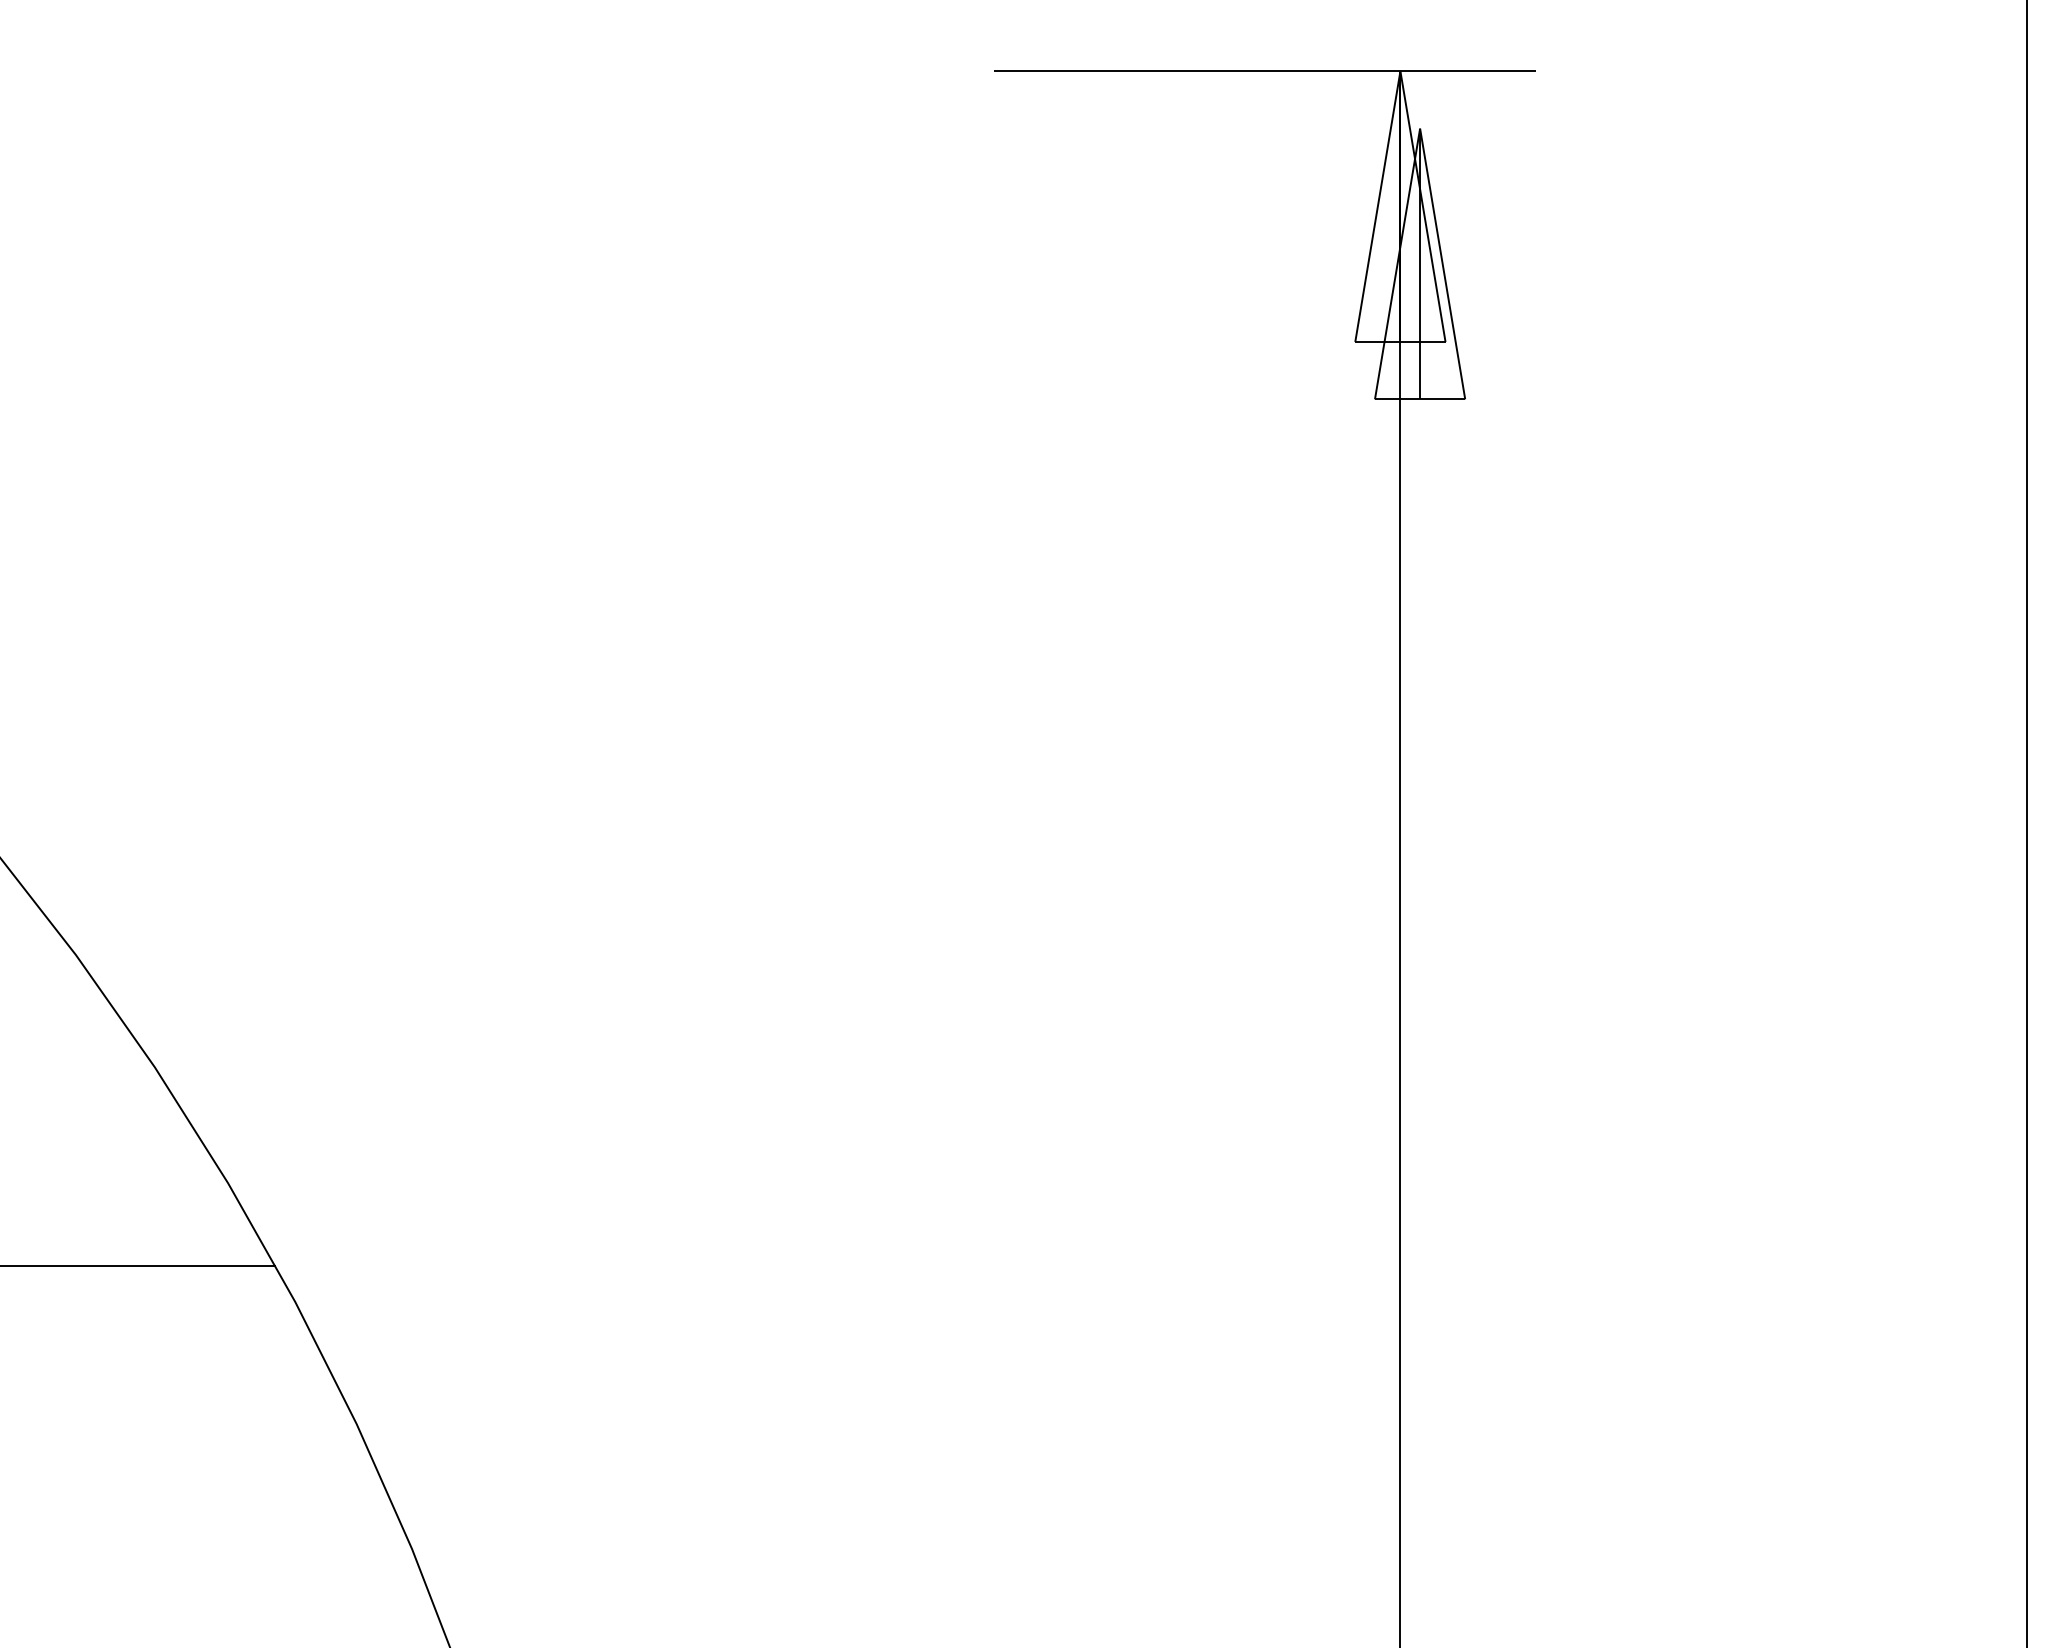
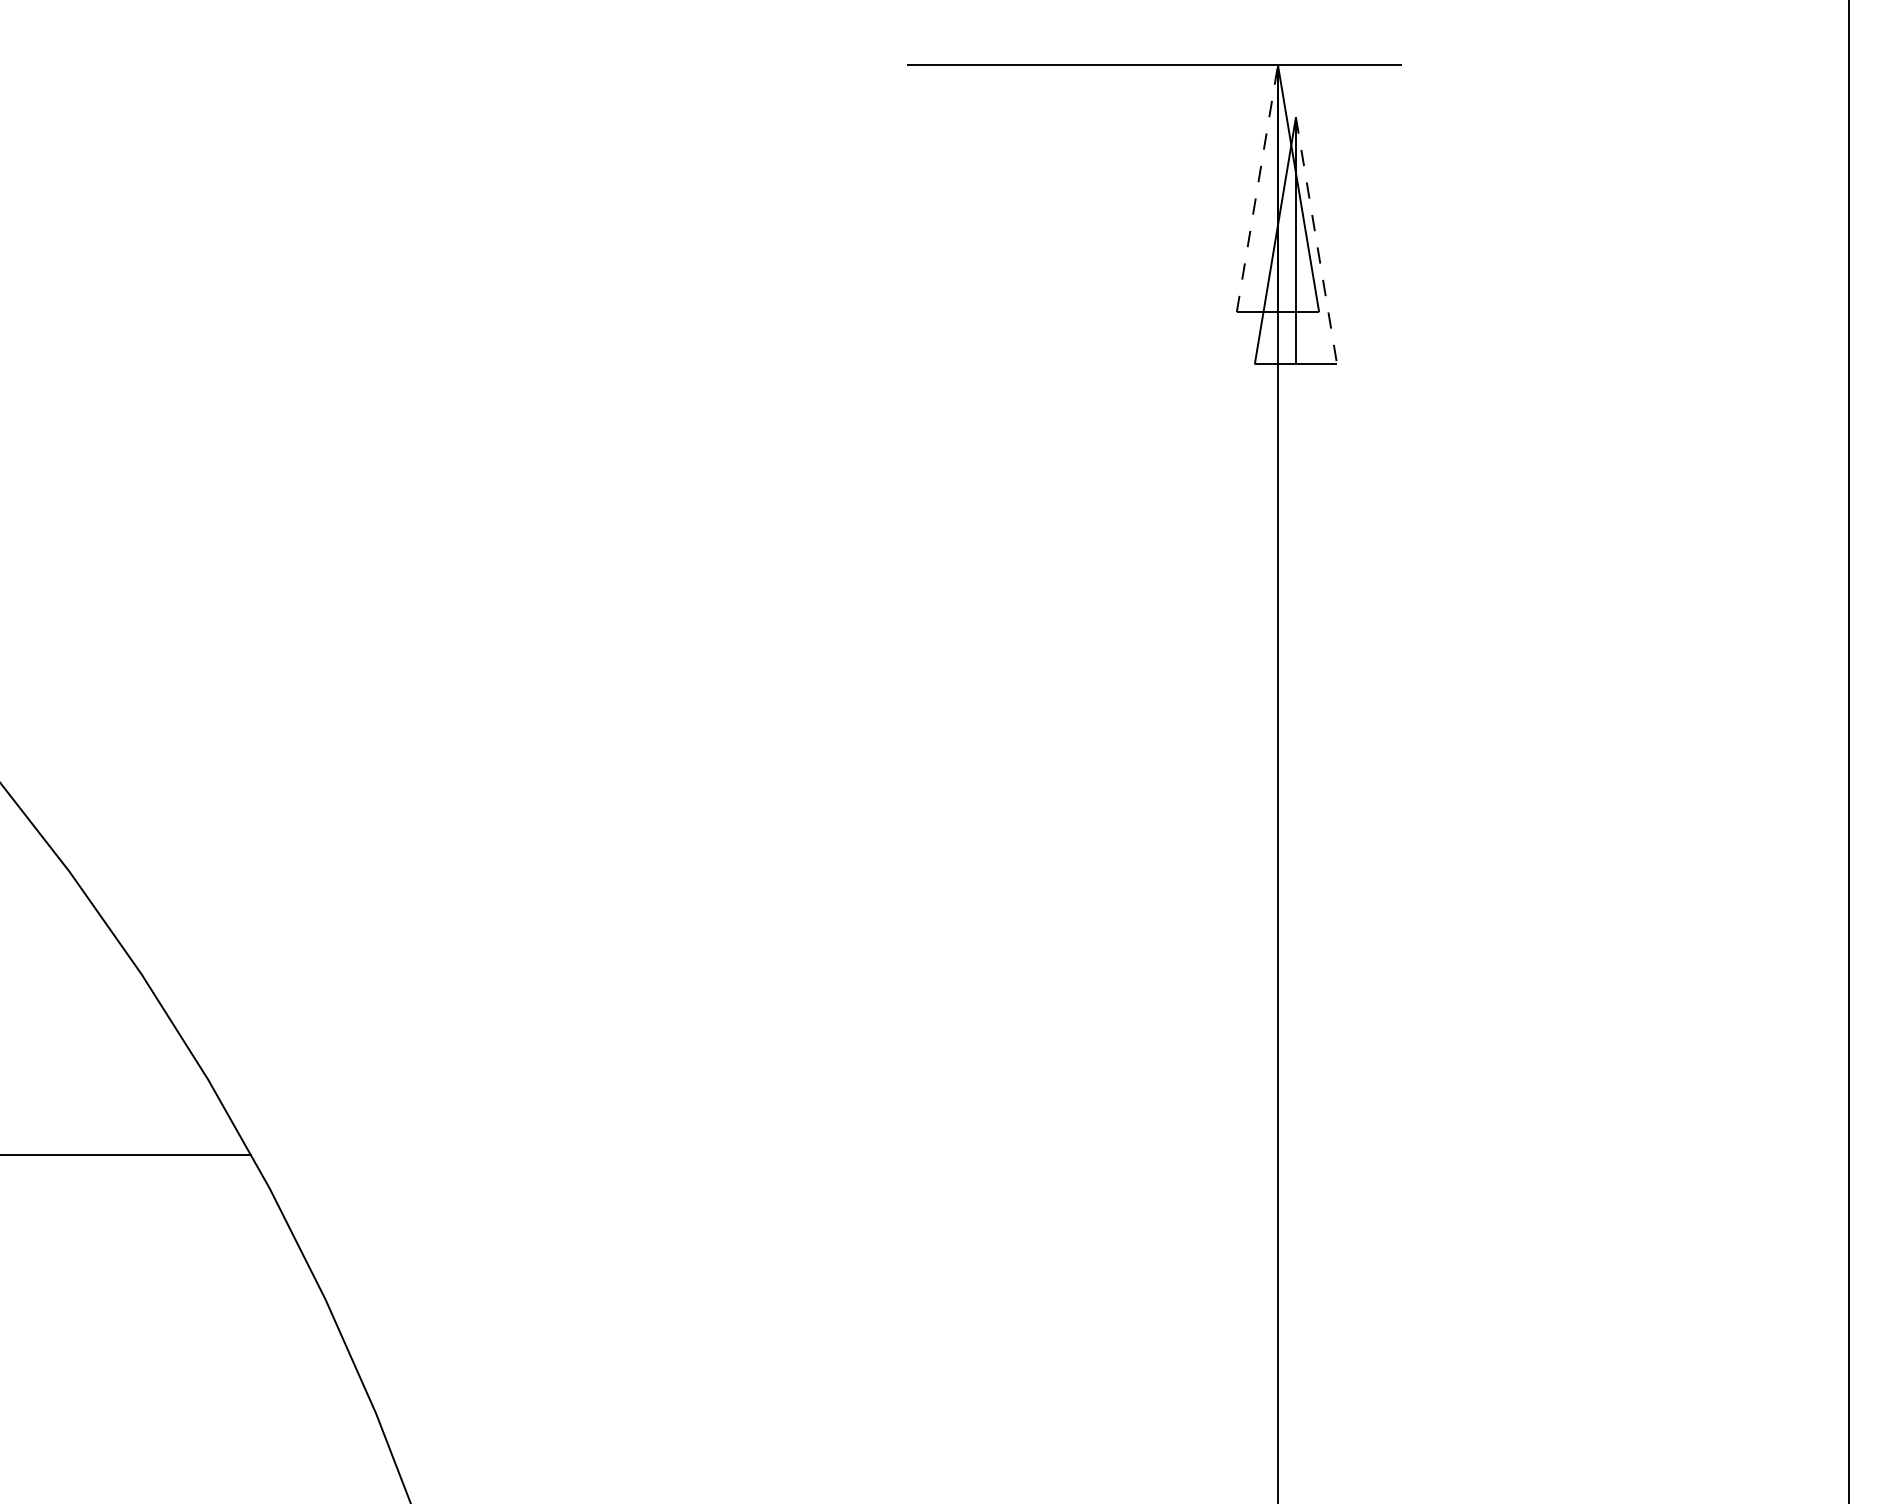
line: (1377, 206) -> (1257, 188), solid -> dashed
line: (1442, 264) -> (1316, 241), solid -> dashed

